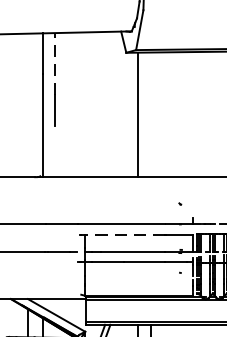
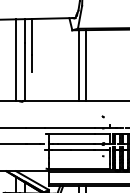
line: (54, 63) -> (31, 36), dashed -> solid
line: (26, 105) -> (15, 60), added
line: (151, 114) -> (86, 65), added
line: (124, 234) -> (71, 134), dashed -> solid

